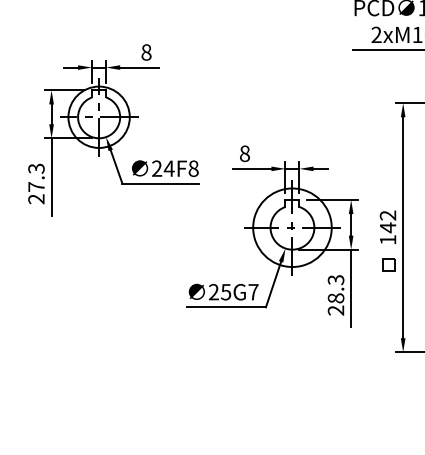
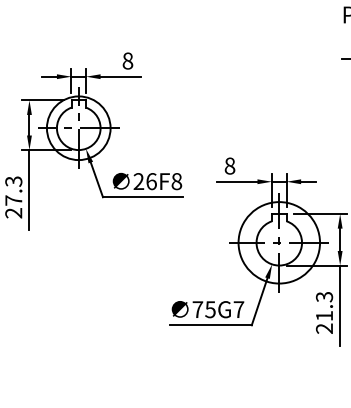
text: (168, 168) -> (150, 181), 24F8 -> 26F8
text: (213, 291) -> (197, 308), 25G7 -> 75G7
text: (335, 298) -> (323, 316), 28.3 -> 21.3

